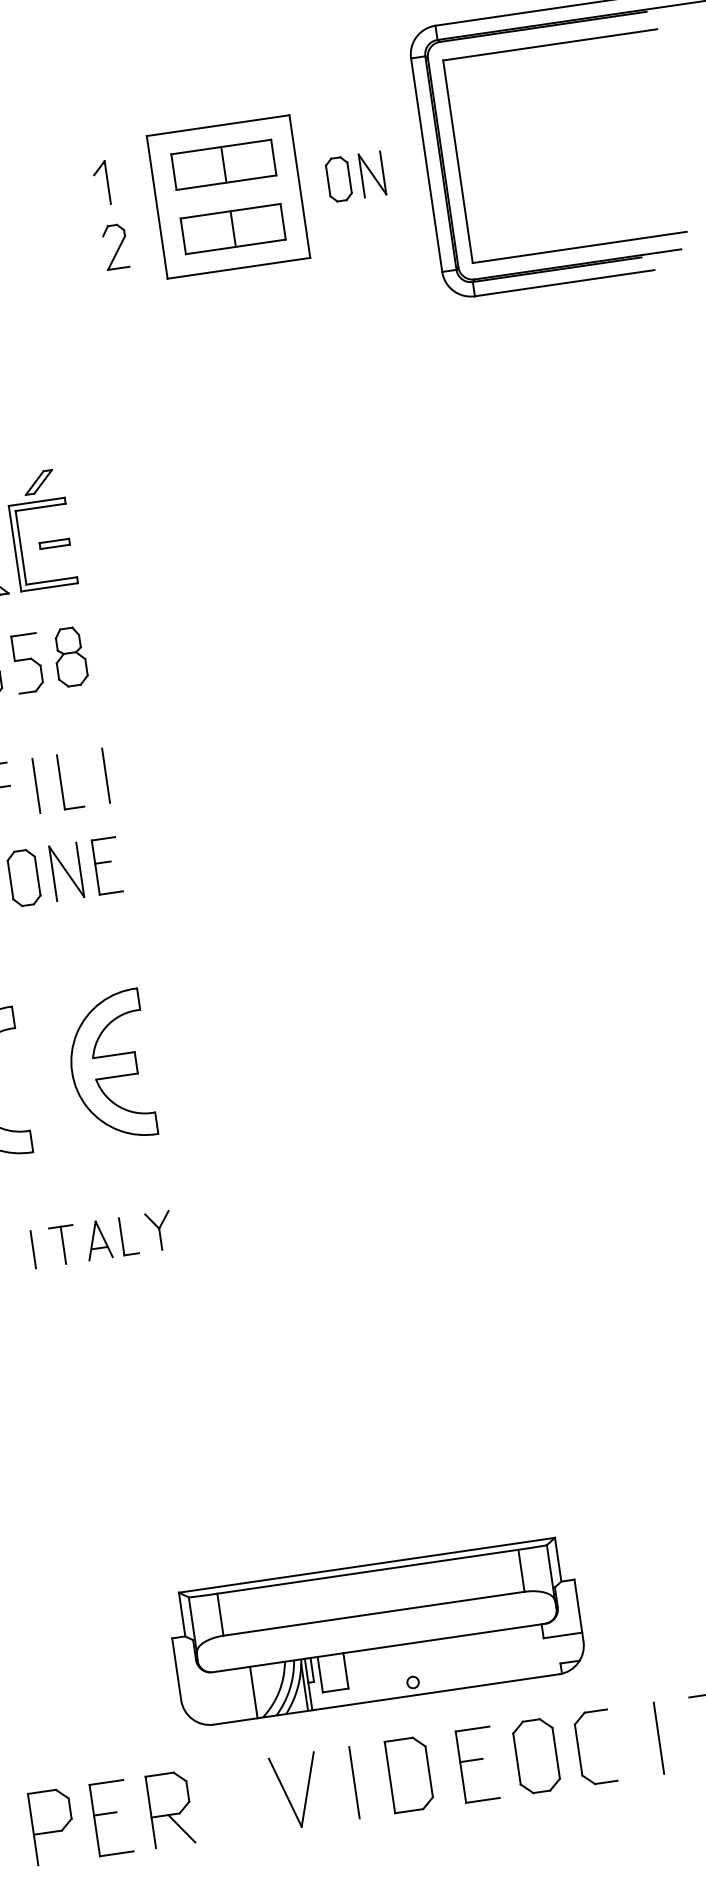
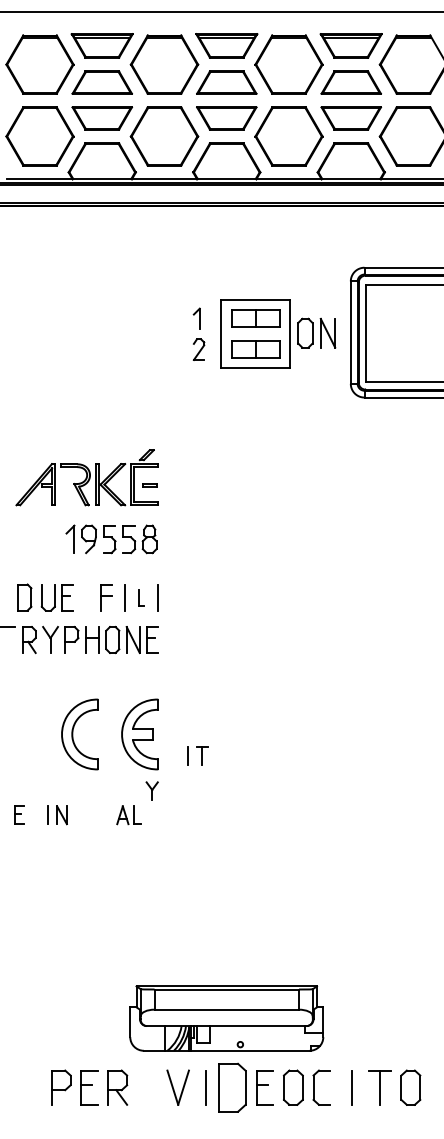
part: (355, 177) -> (316, 333), size x1.4
part: (71, 780) -> (141, 597), size x0.6
part: (157, 1229) -> (151, 790), moved
part: (53, 1245) -> (197, 755), moved
part: (409, 1774) -> (232, 1087), size x1.4

